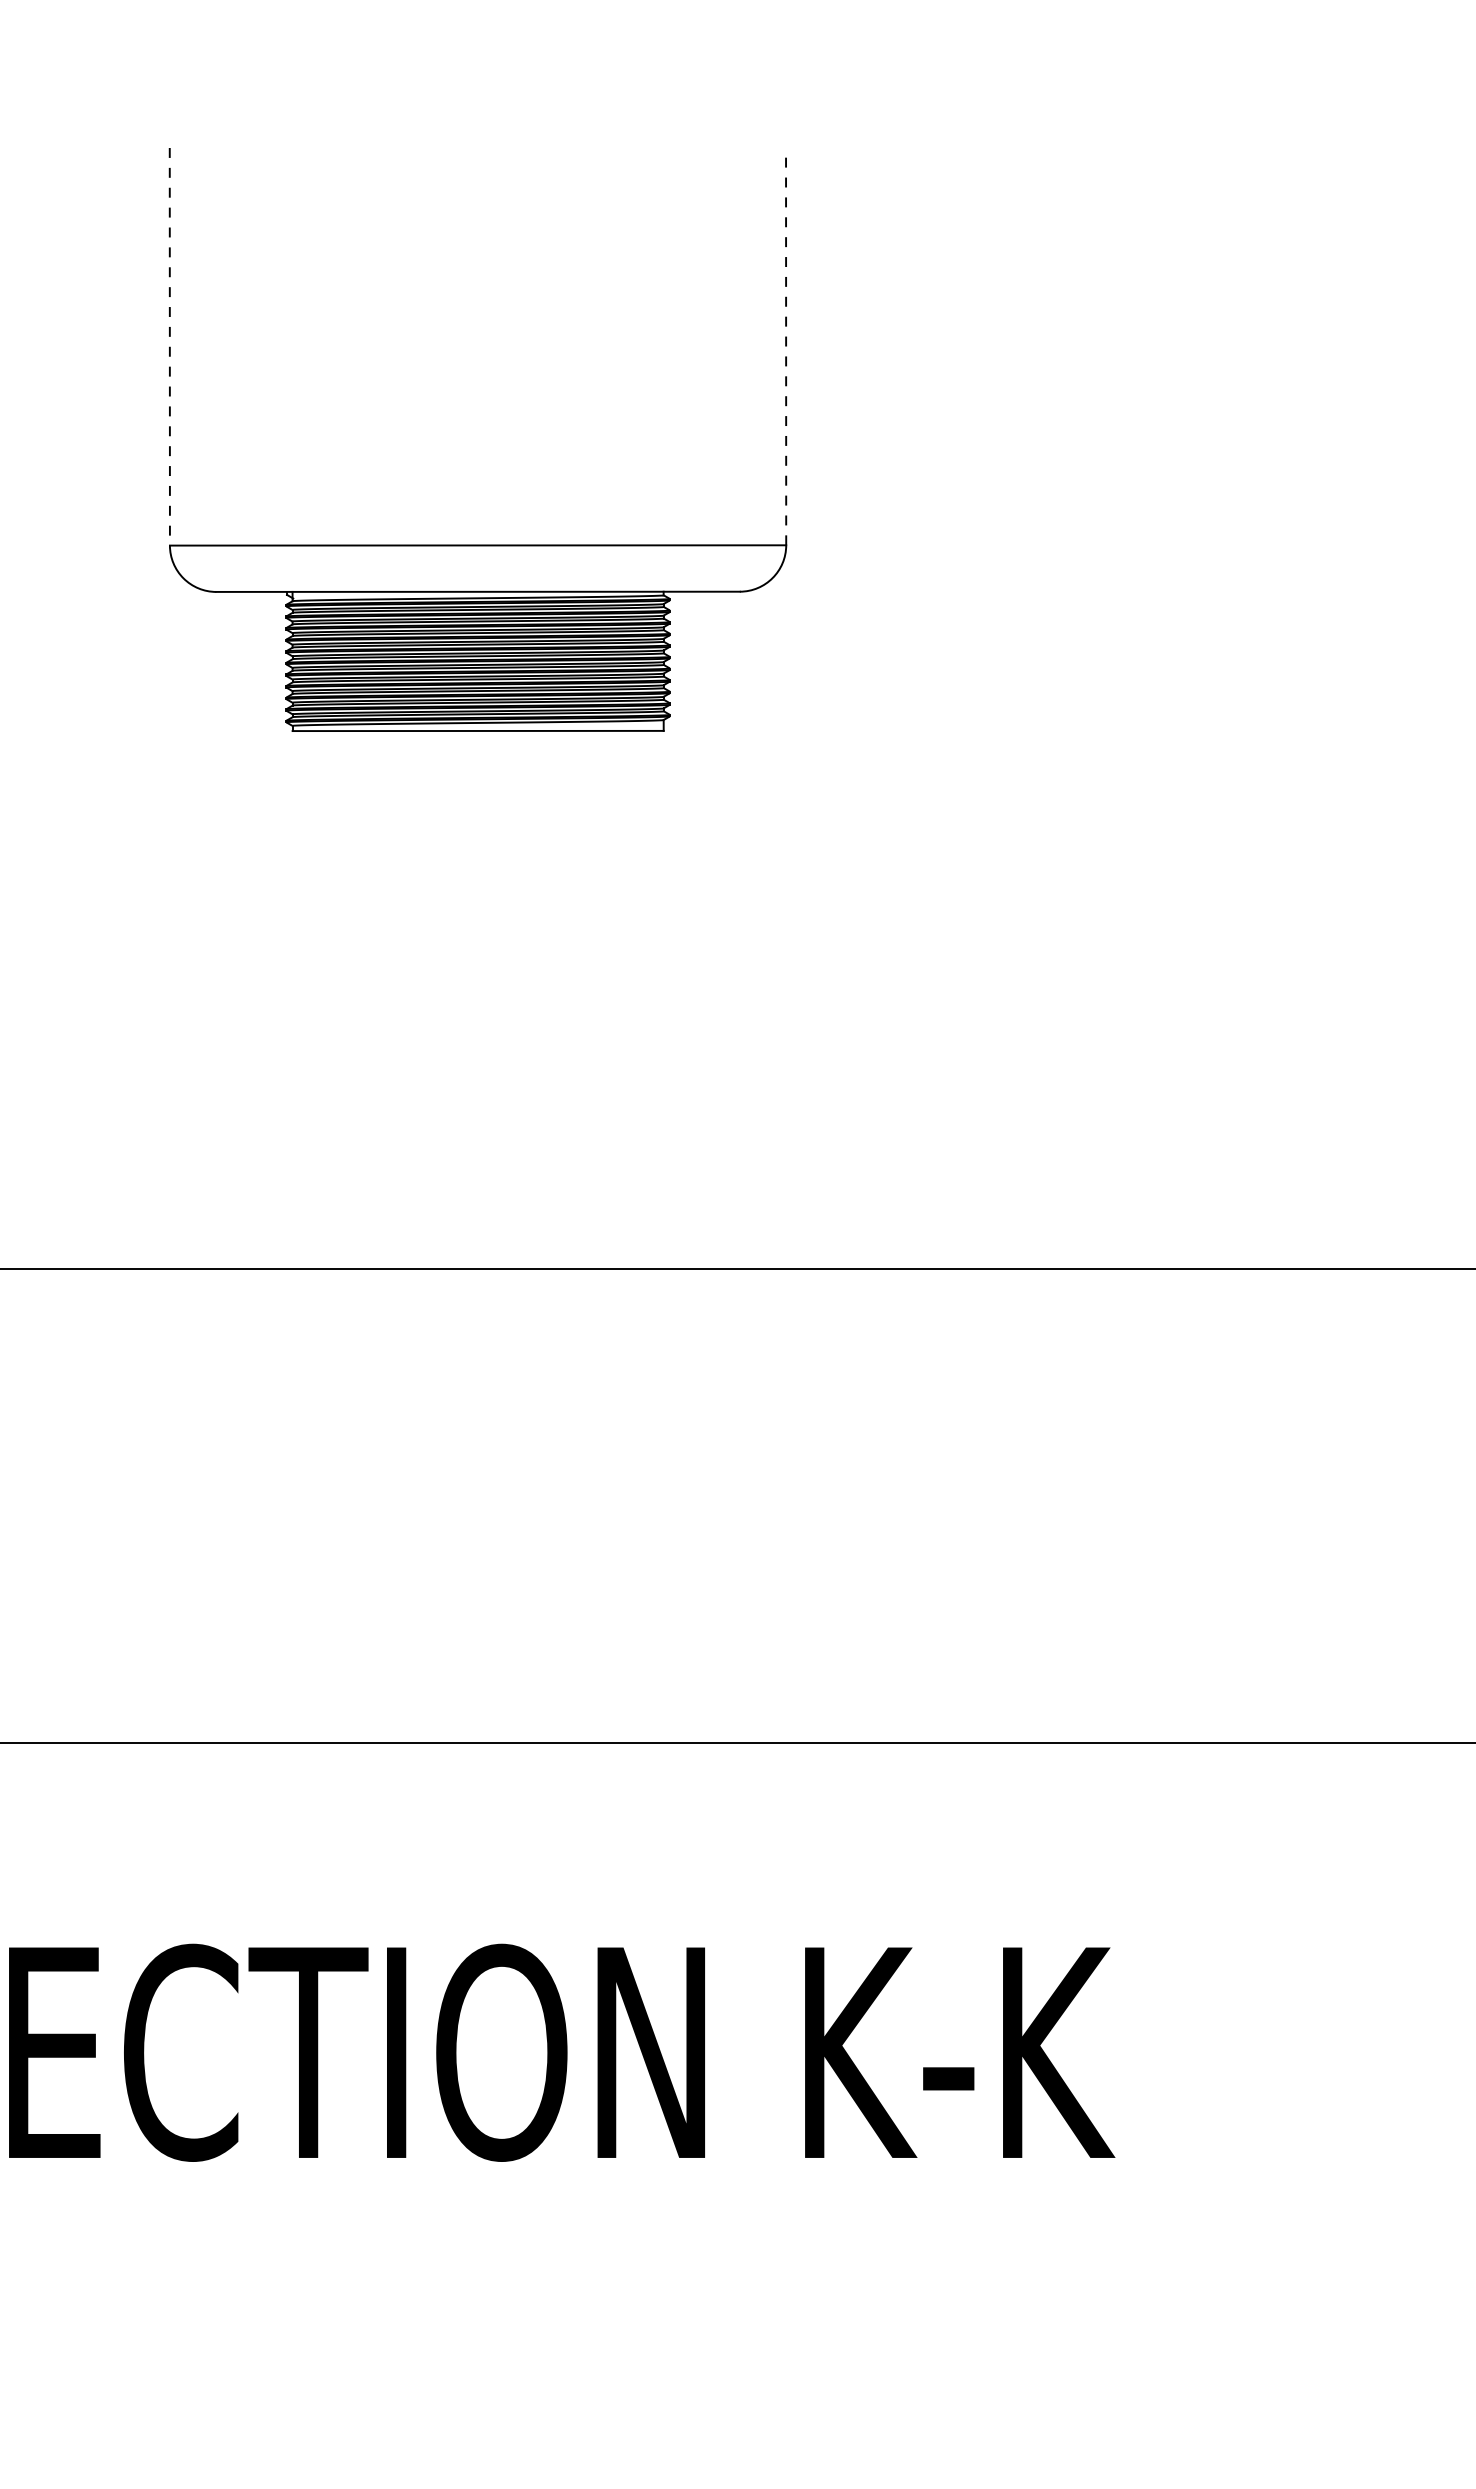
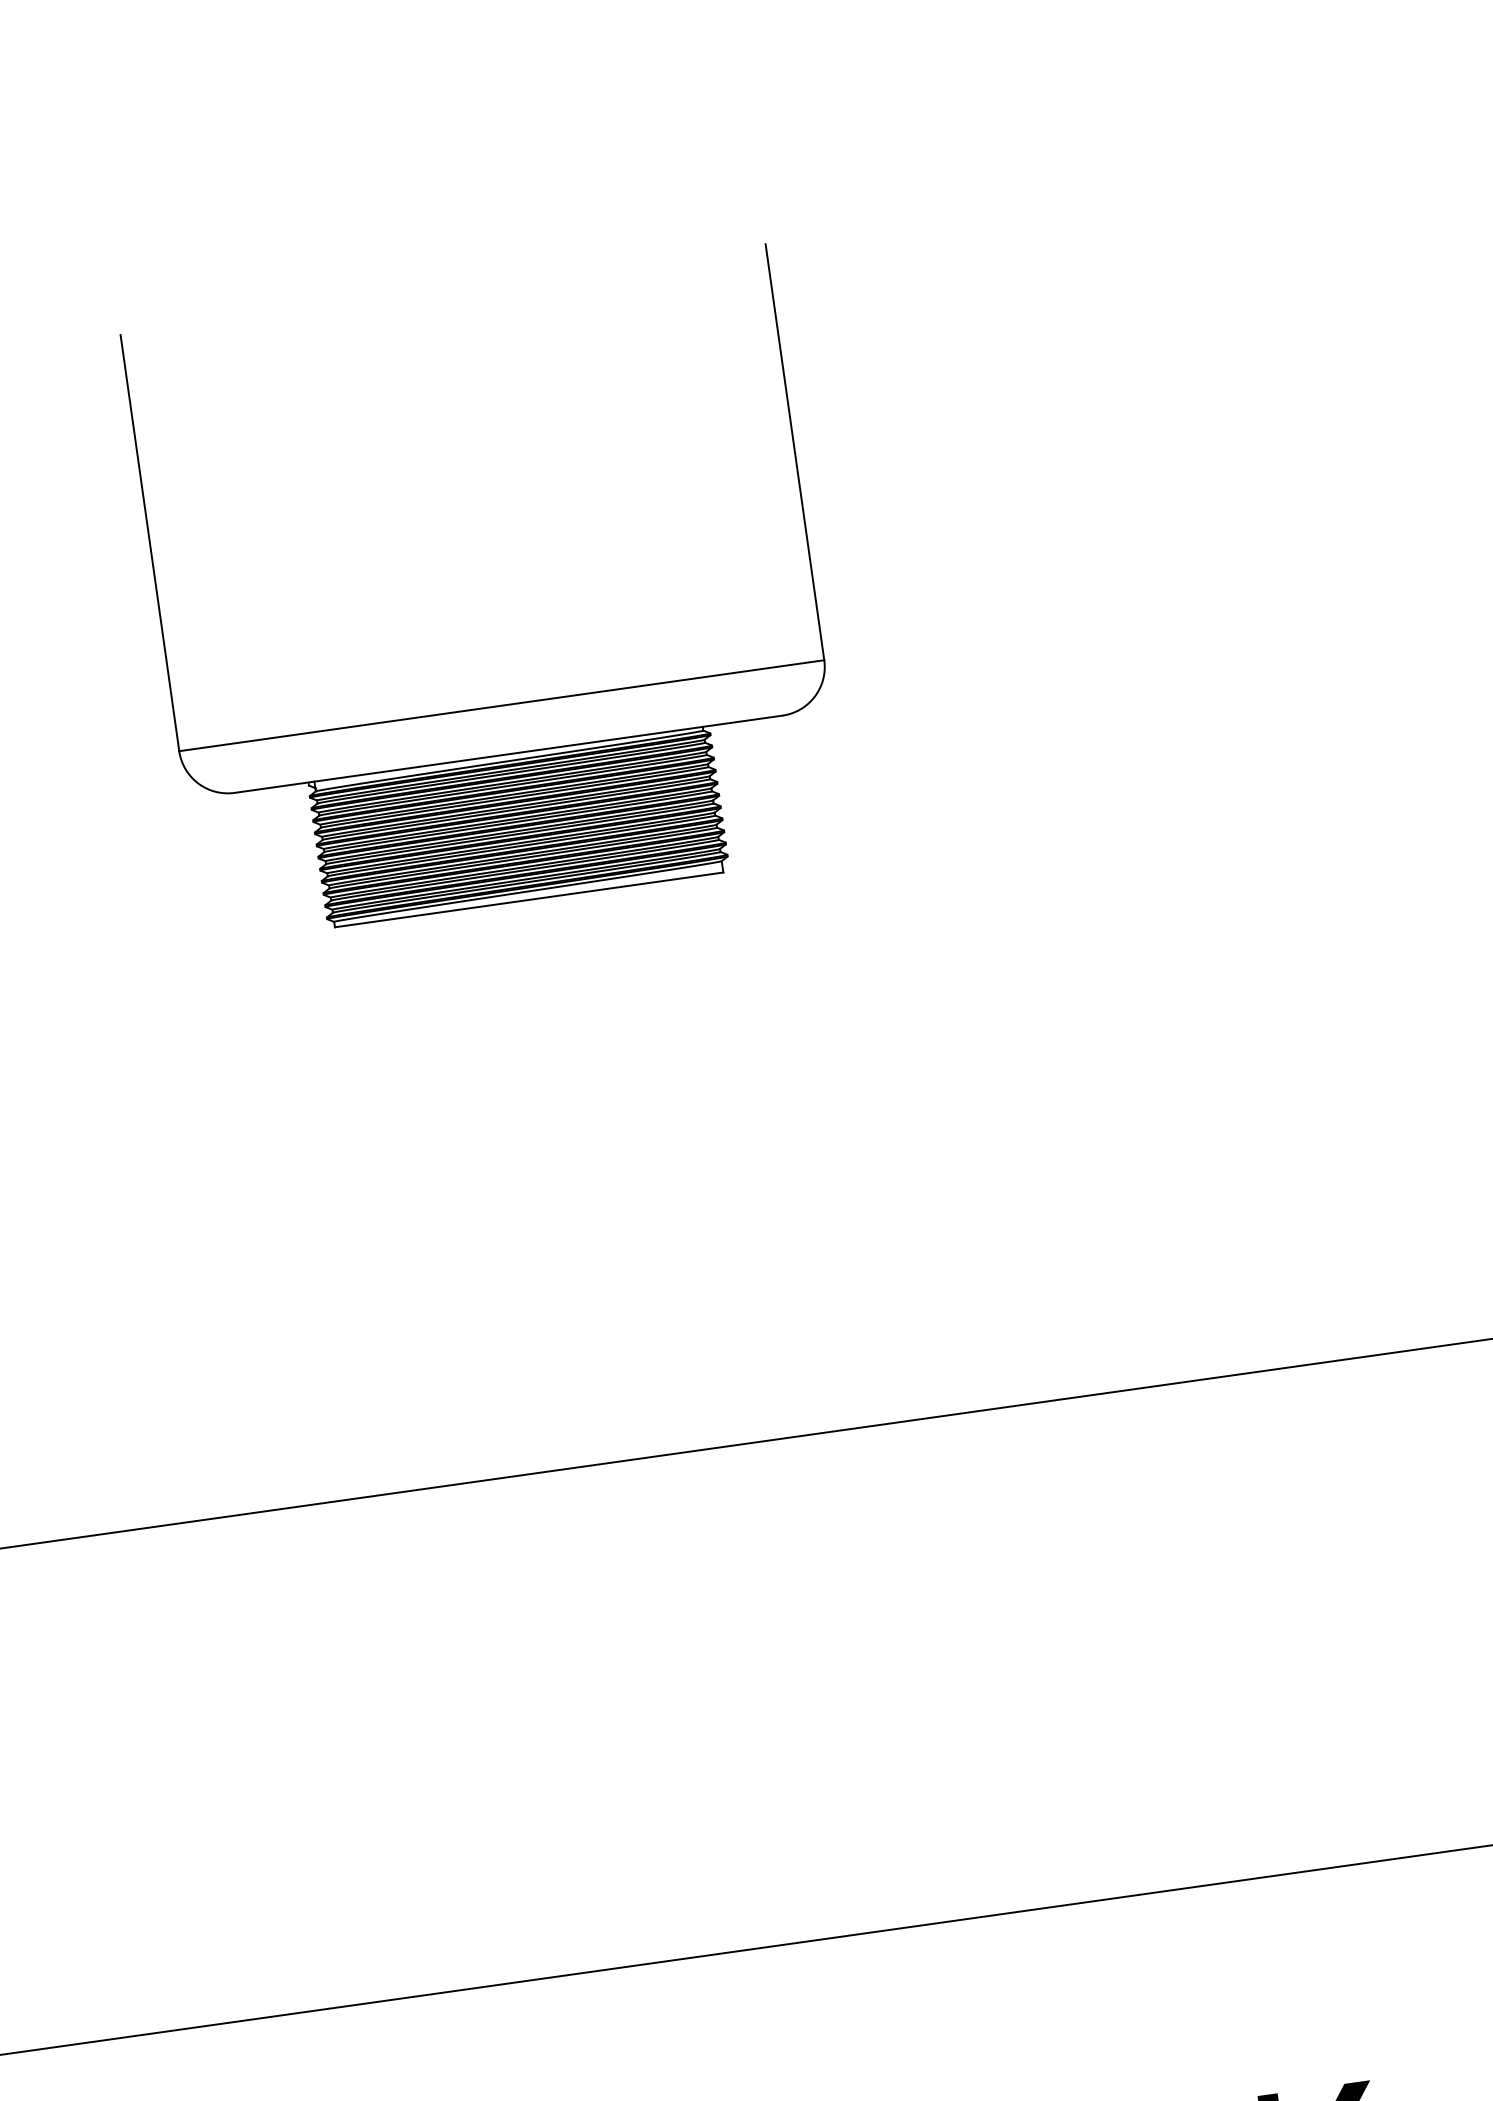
line: (169, 346) -> (149, 542), dashed -> solid
line: (786, 346) -> (795, 452), dashed -> solid

